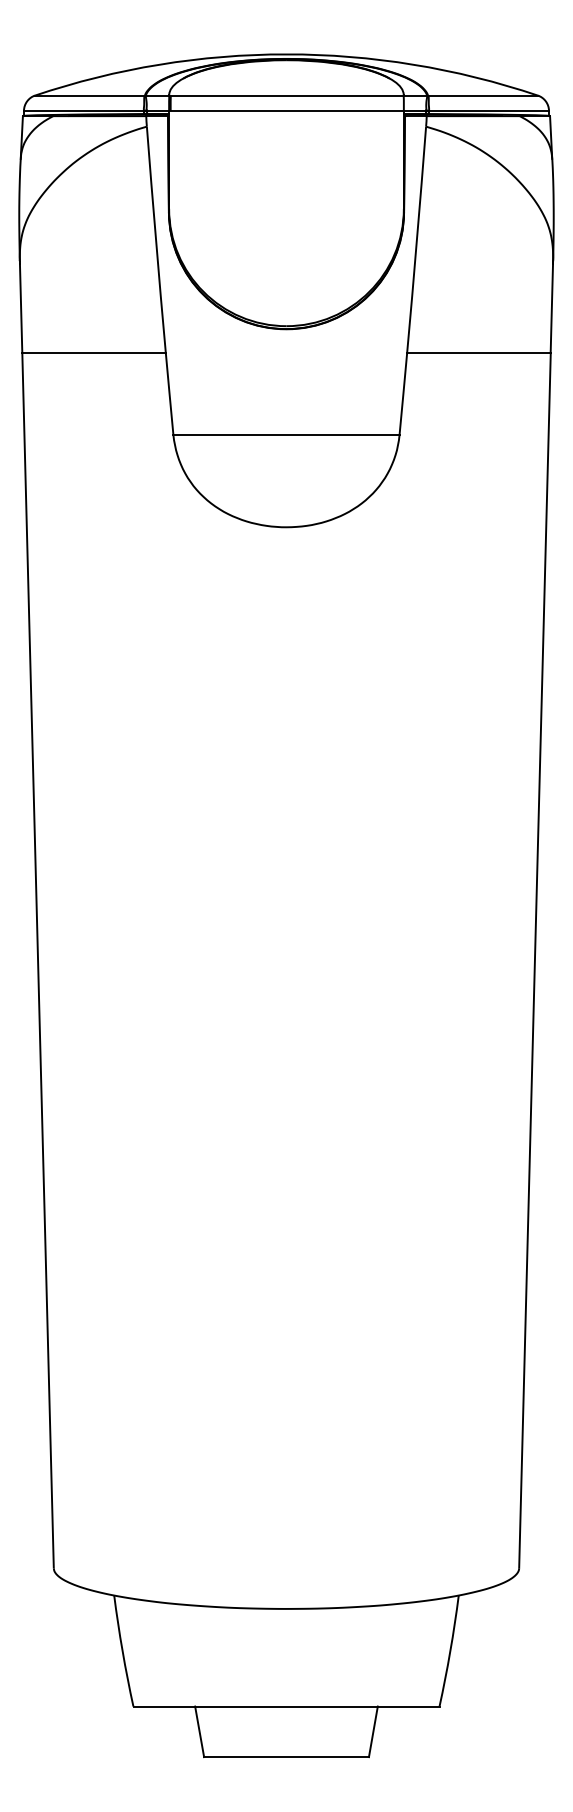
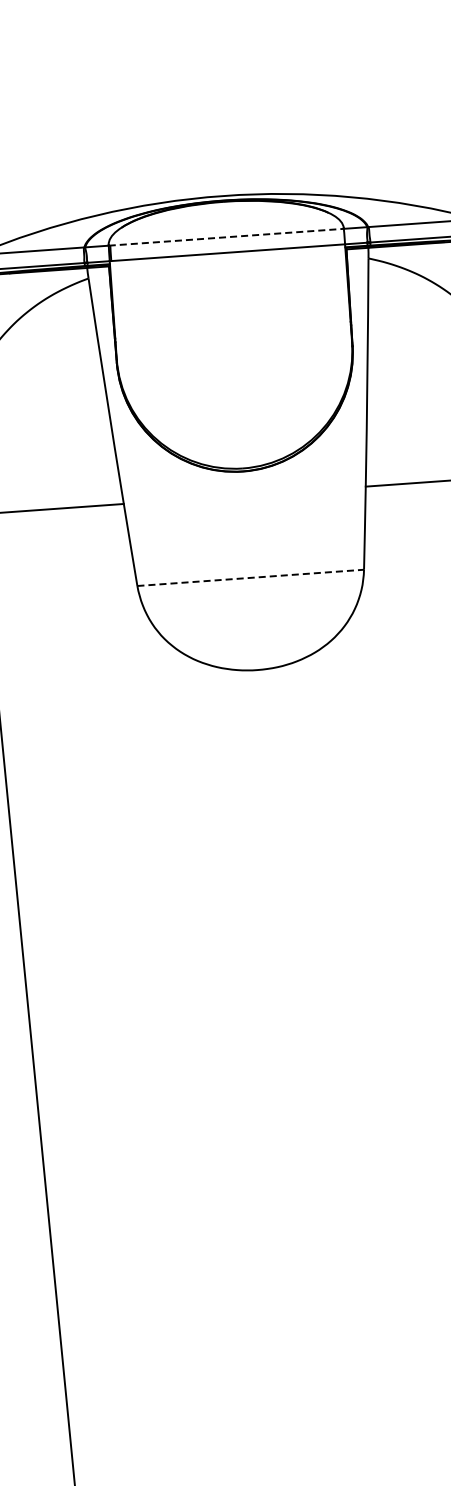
line: (286, 95) -> (226, 237), solid -> dashed
line: (286, 435) -> (250, 578), solid -> dashed

